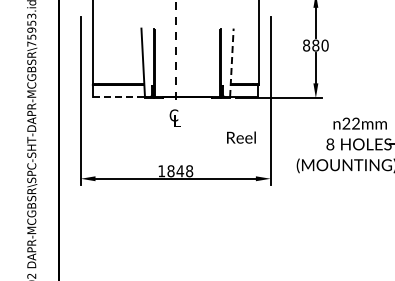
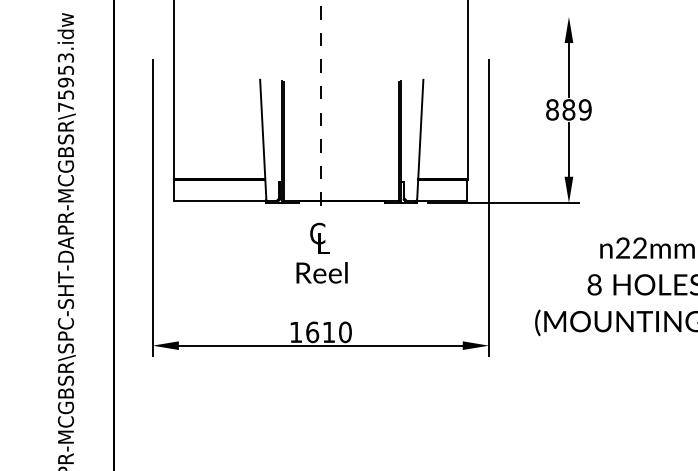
text: (324, 45) -> (584, 109), 880 -> 889
line: (231, 62) -> (419, 139), dashed -> solid
line: (118, 97) -> (219, 201), dashed -> solid
text: (241, 137) -> (322, 272), moved
text: (180, 171) -> (329, 332), 1848 -> 1610

